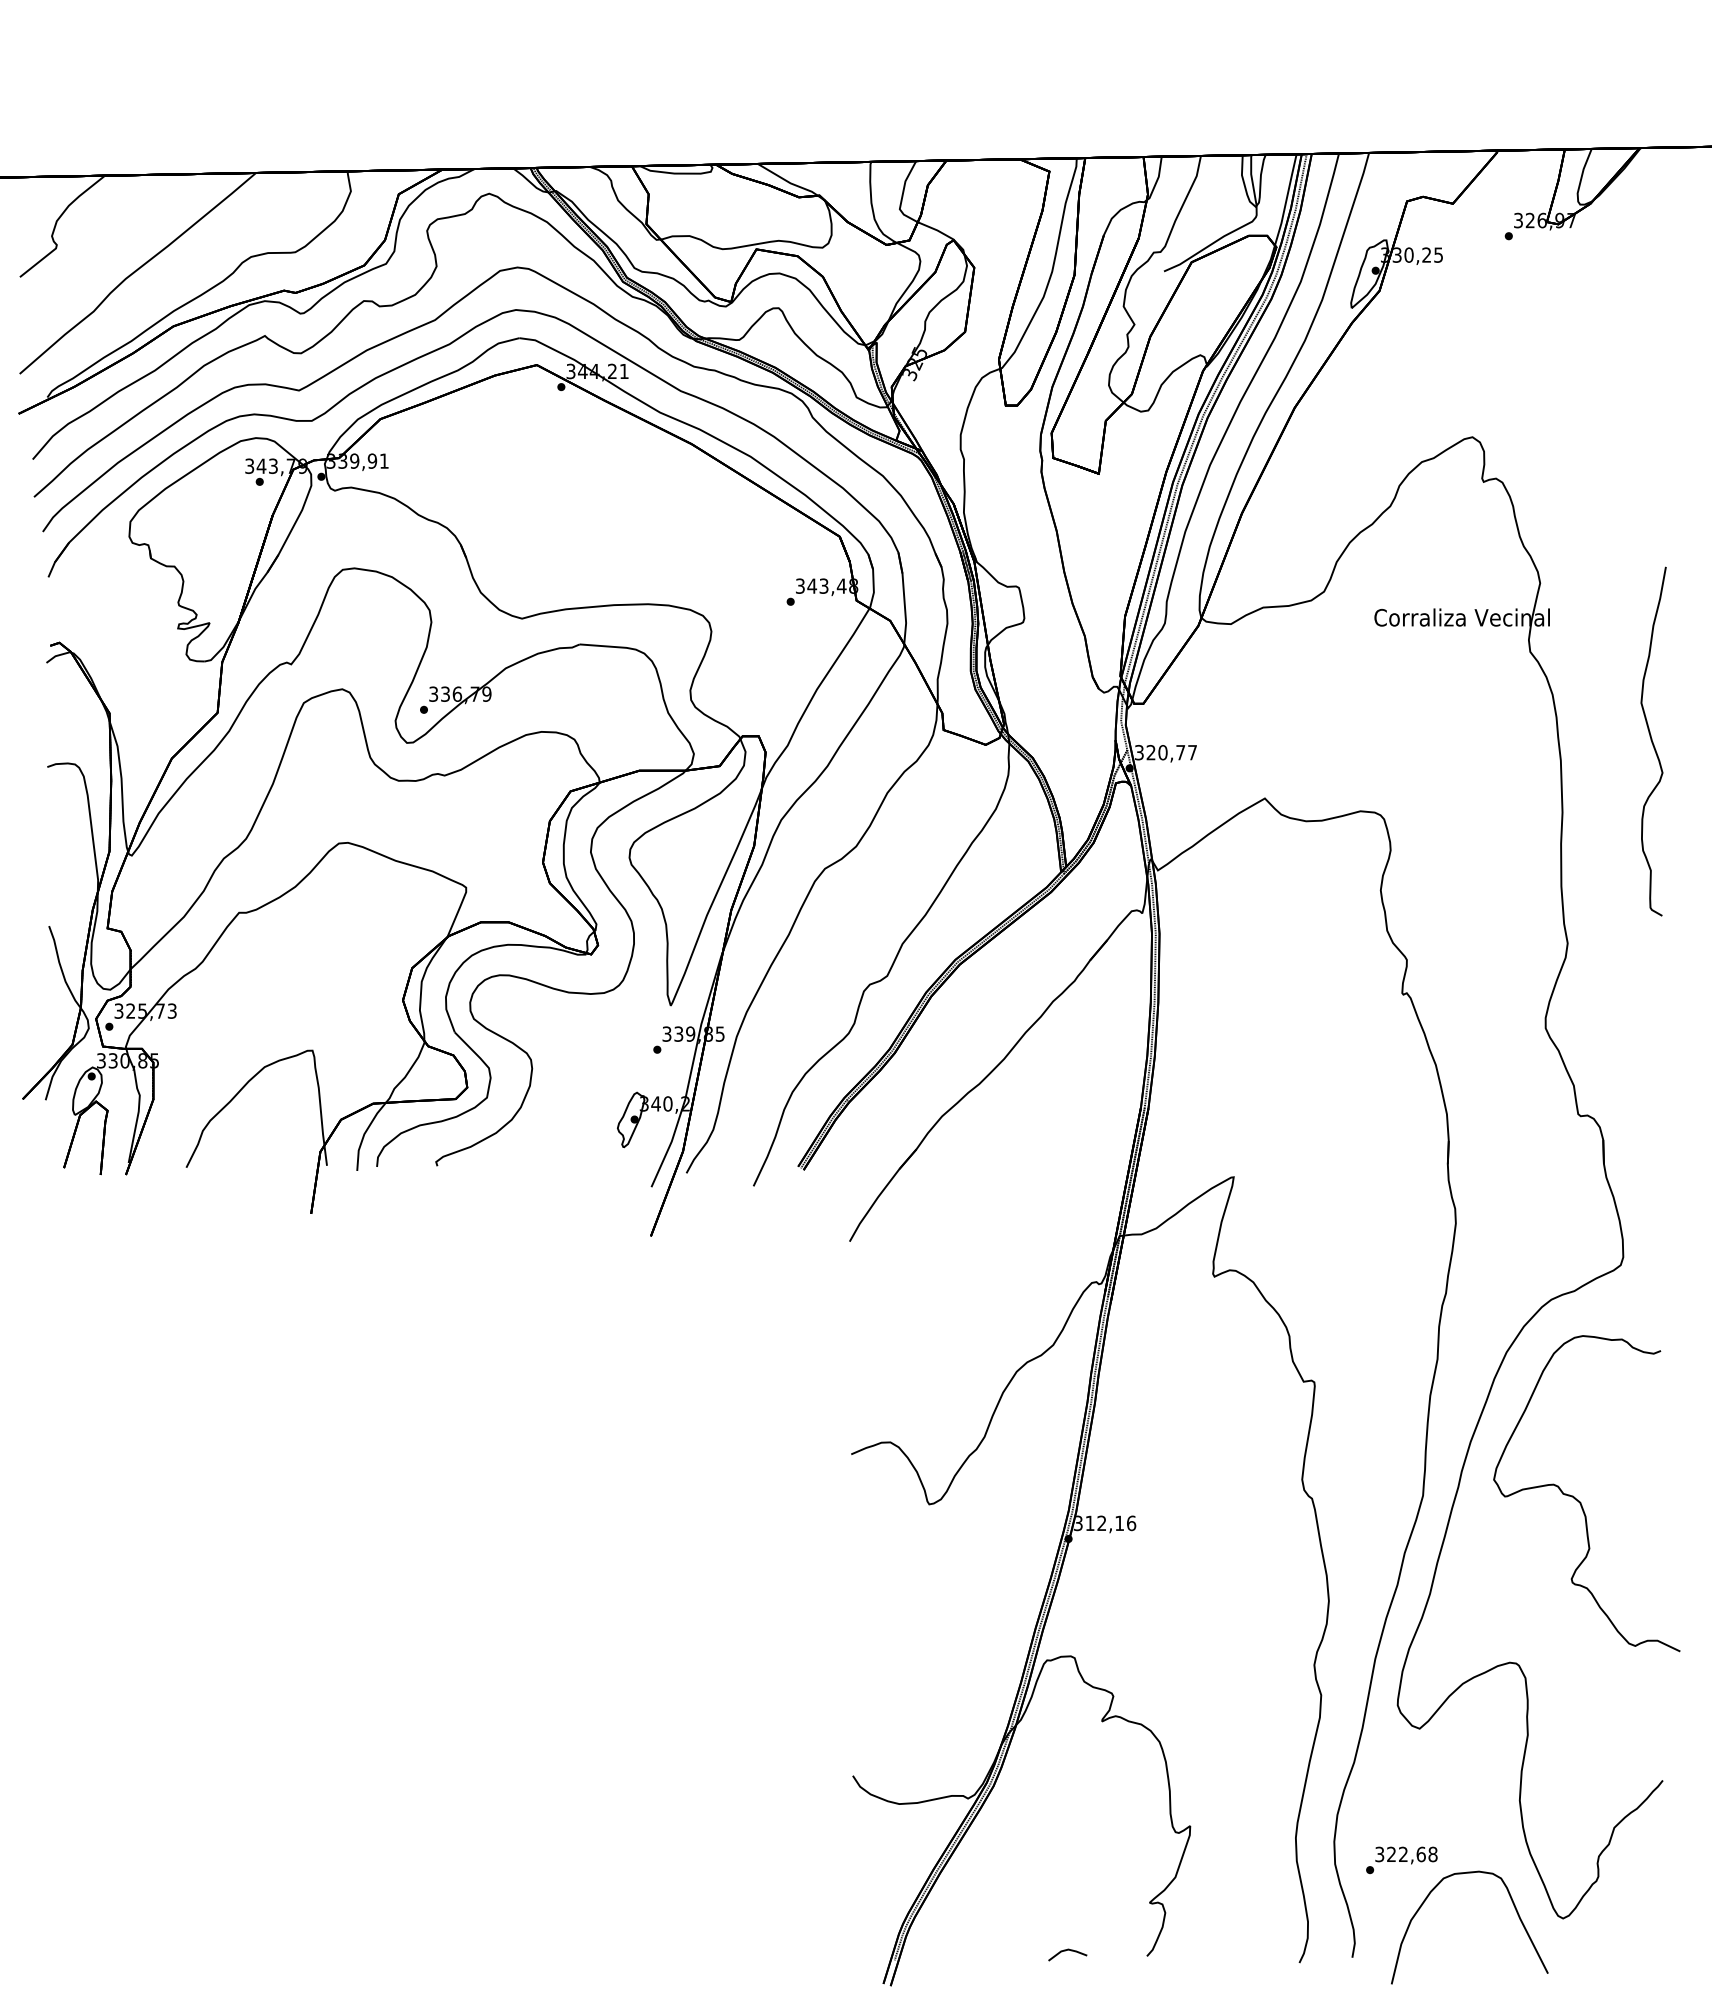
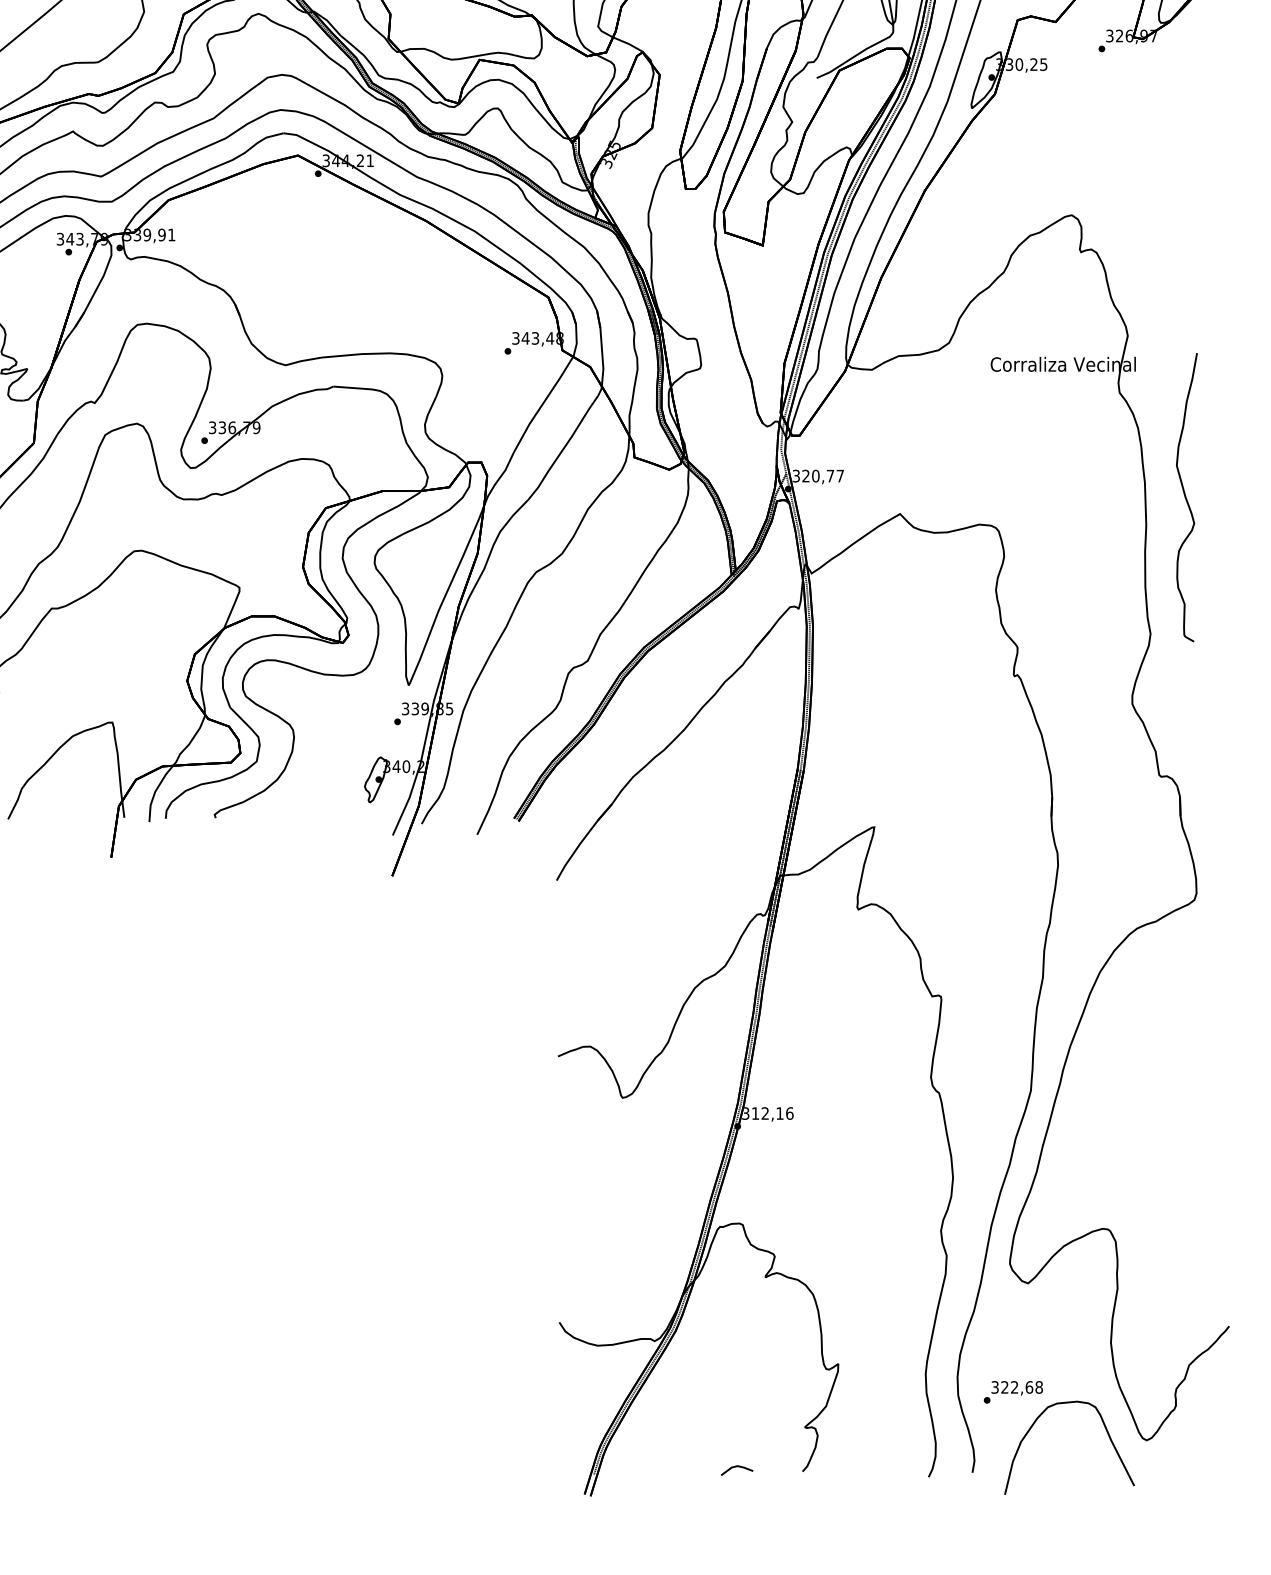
curve: (1653, 741) -> (1186, 497), moved
curve: (1579, 1500) -> (1160, 1094), removed

